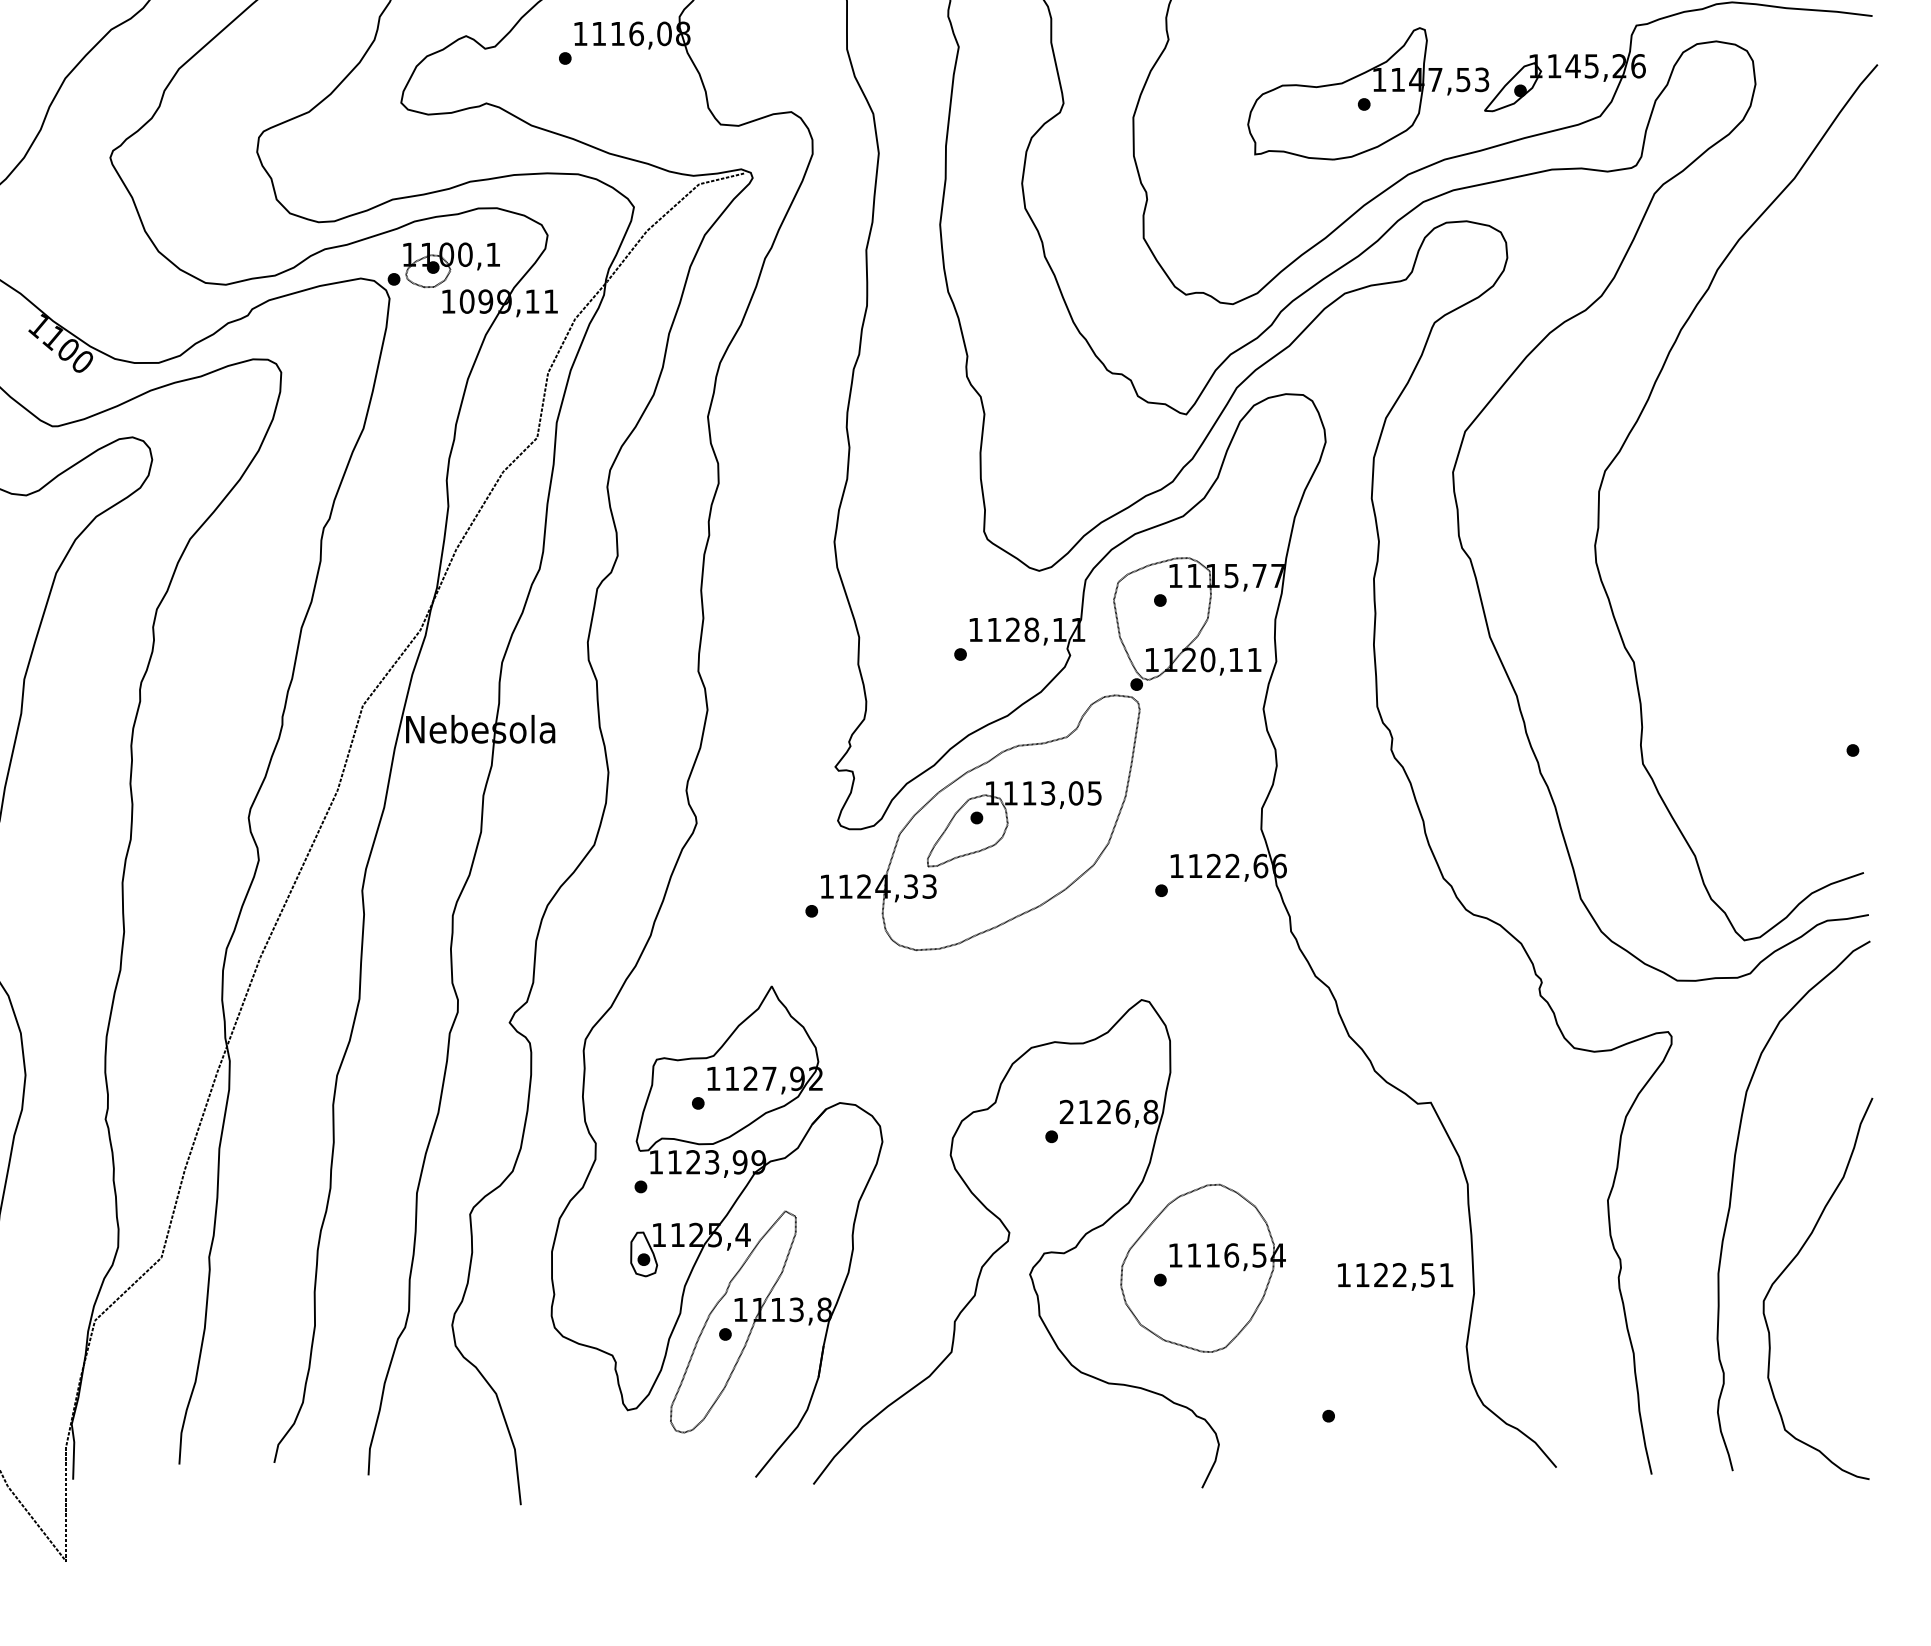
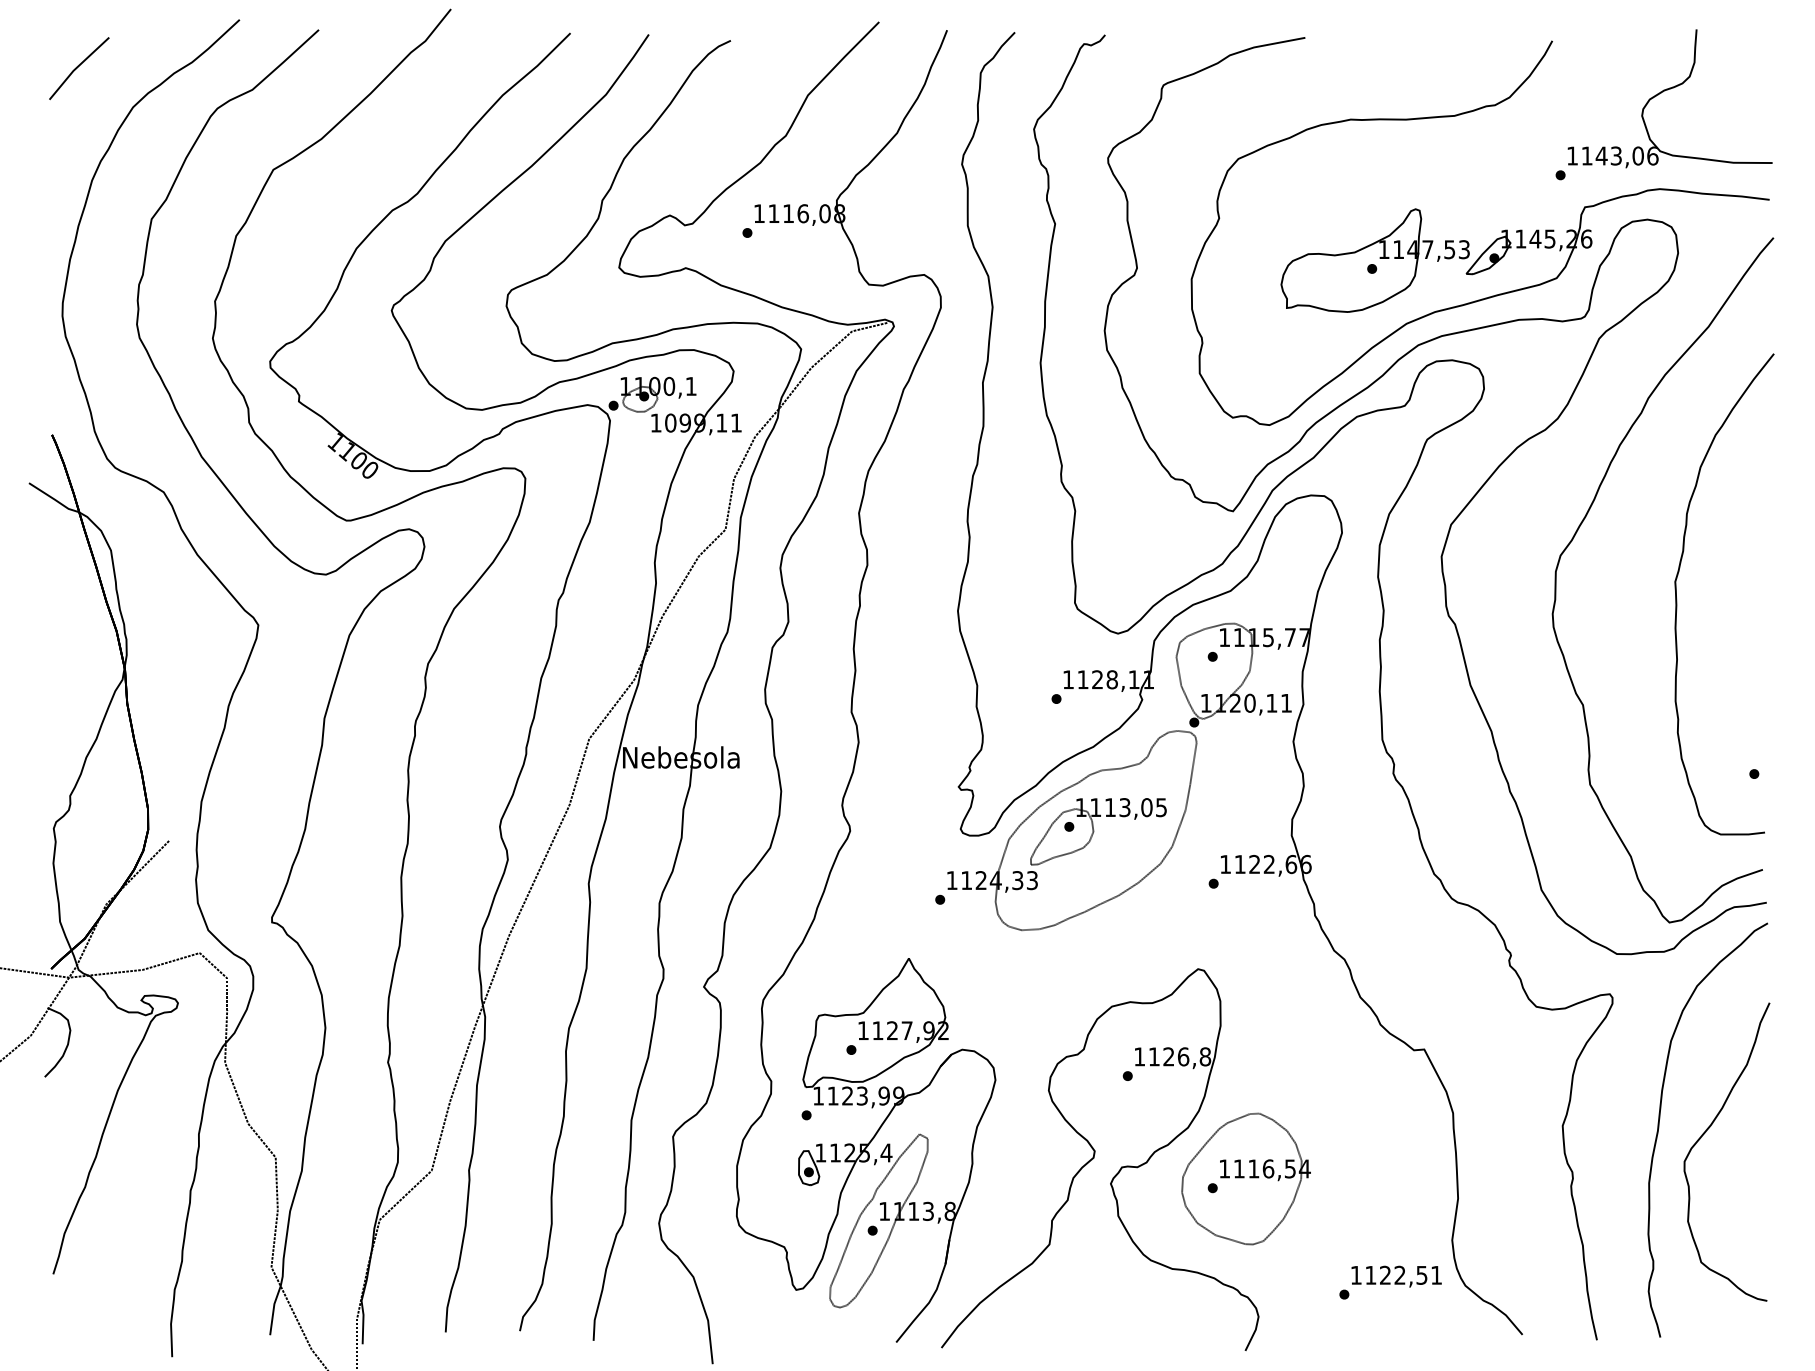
curve: (1754, 527) -> (1677, 599), added
text: (1066, 1111) -> (1139, 1056), 2126,8 -> 1126,8
curve: (1791, 1263) -> (1706, 1132), moved
text: (1395, 1276) -> (1396, 1276), moved

